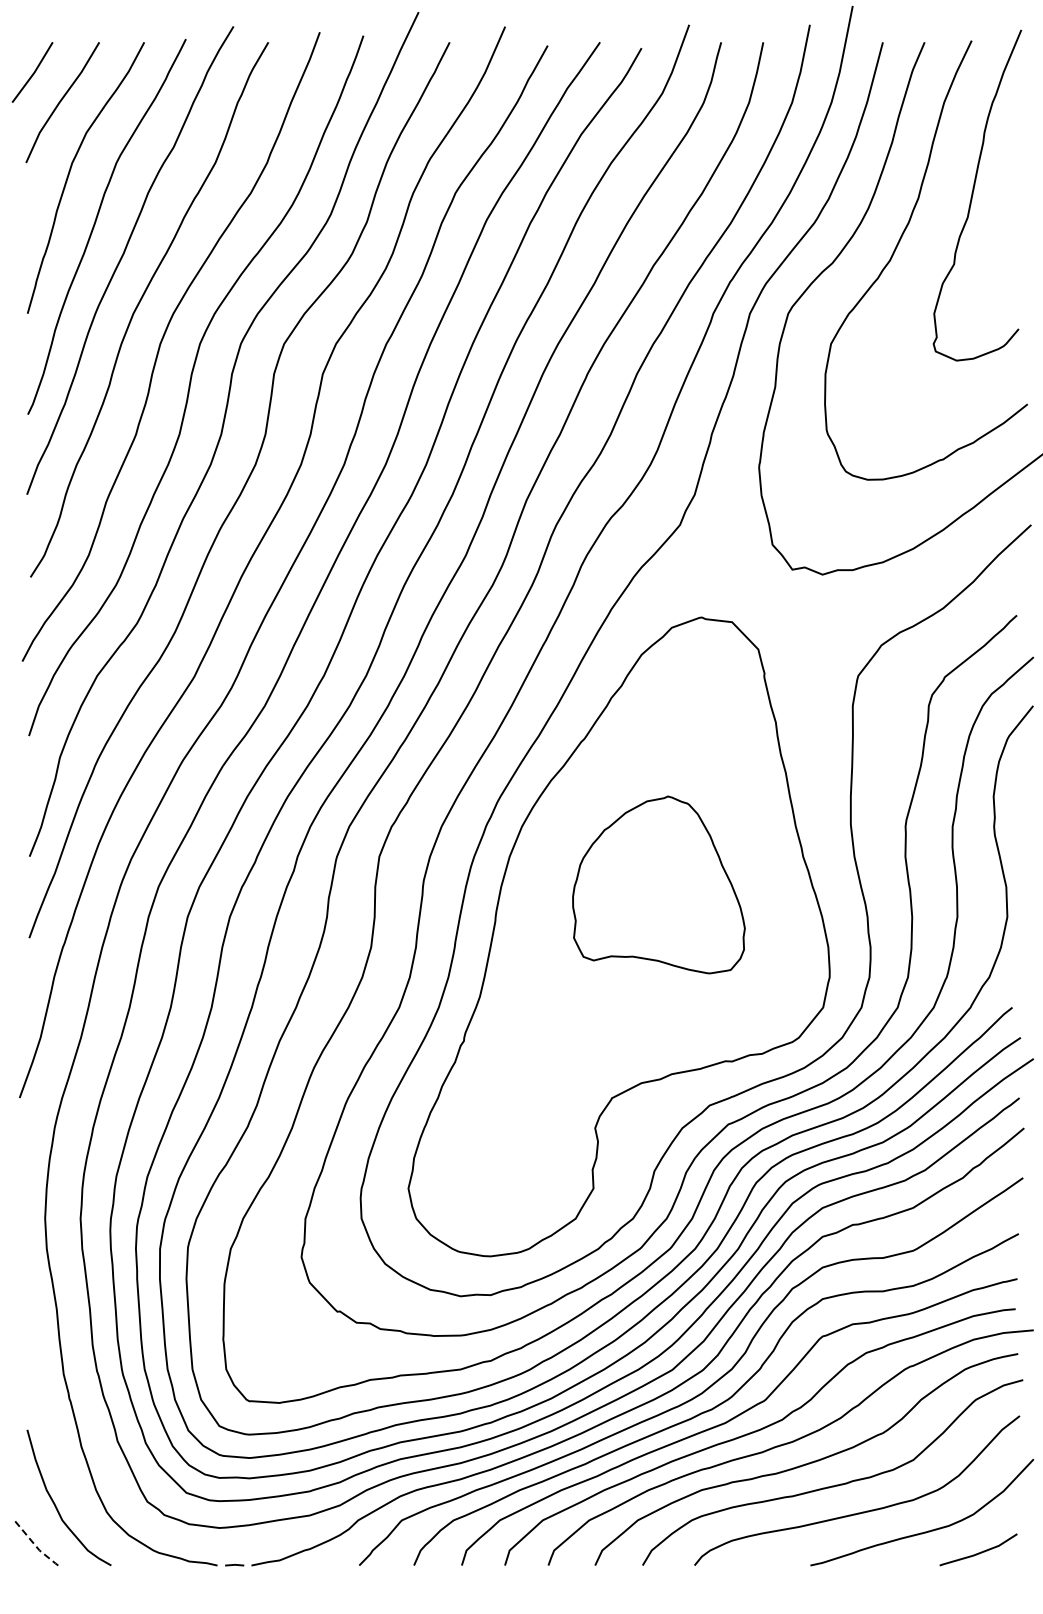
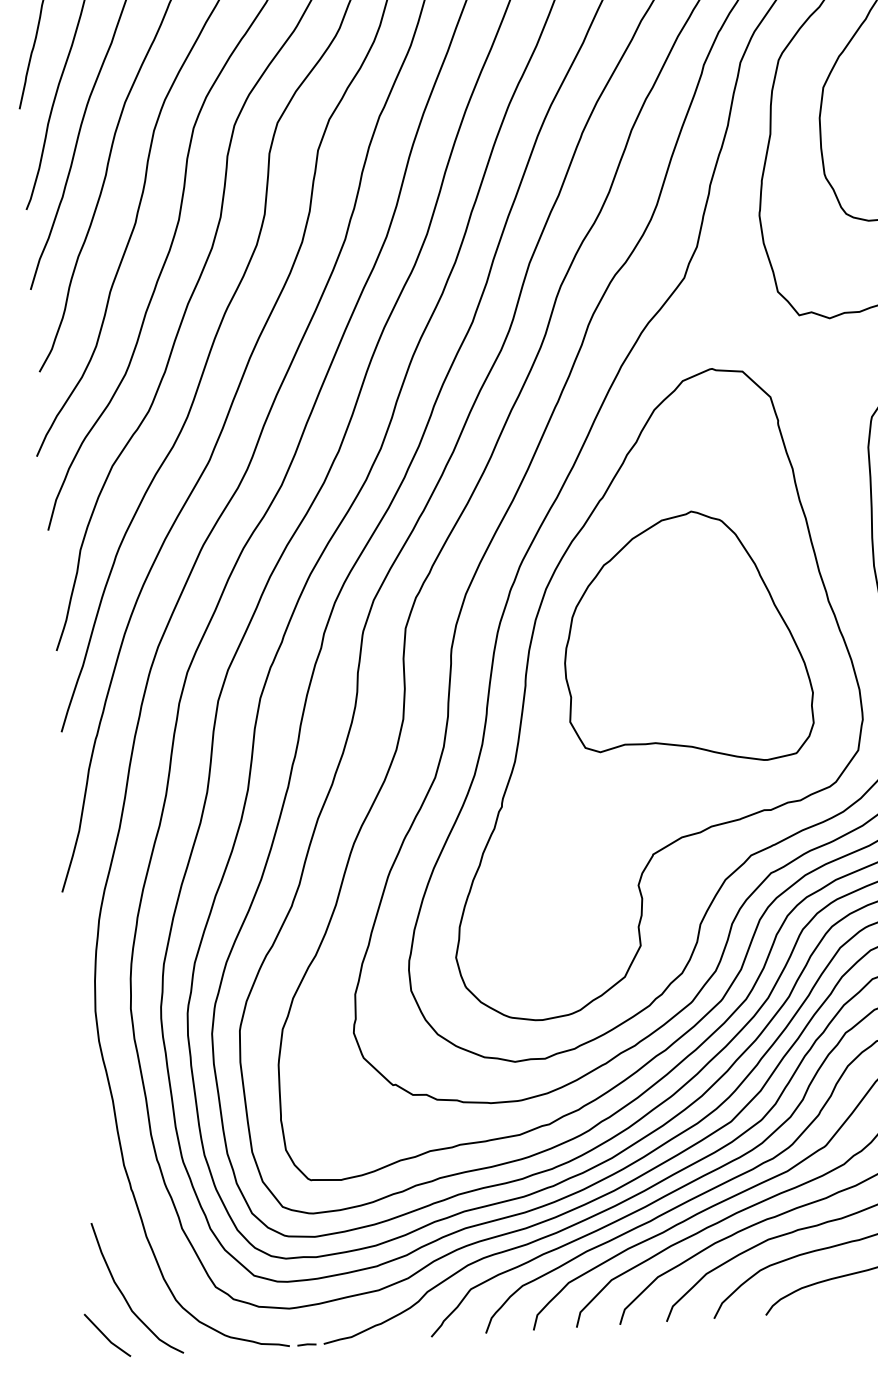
part: (658, 884) -> (685, 638), size x1.43
line: (35, 1545) -> (106, 1337), dashed -> solid

